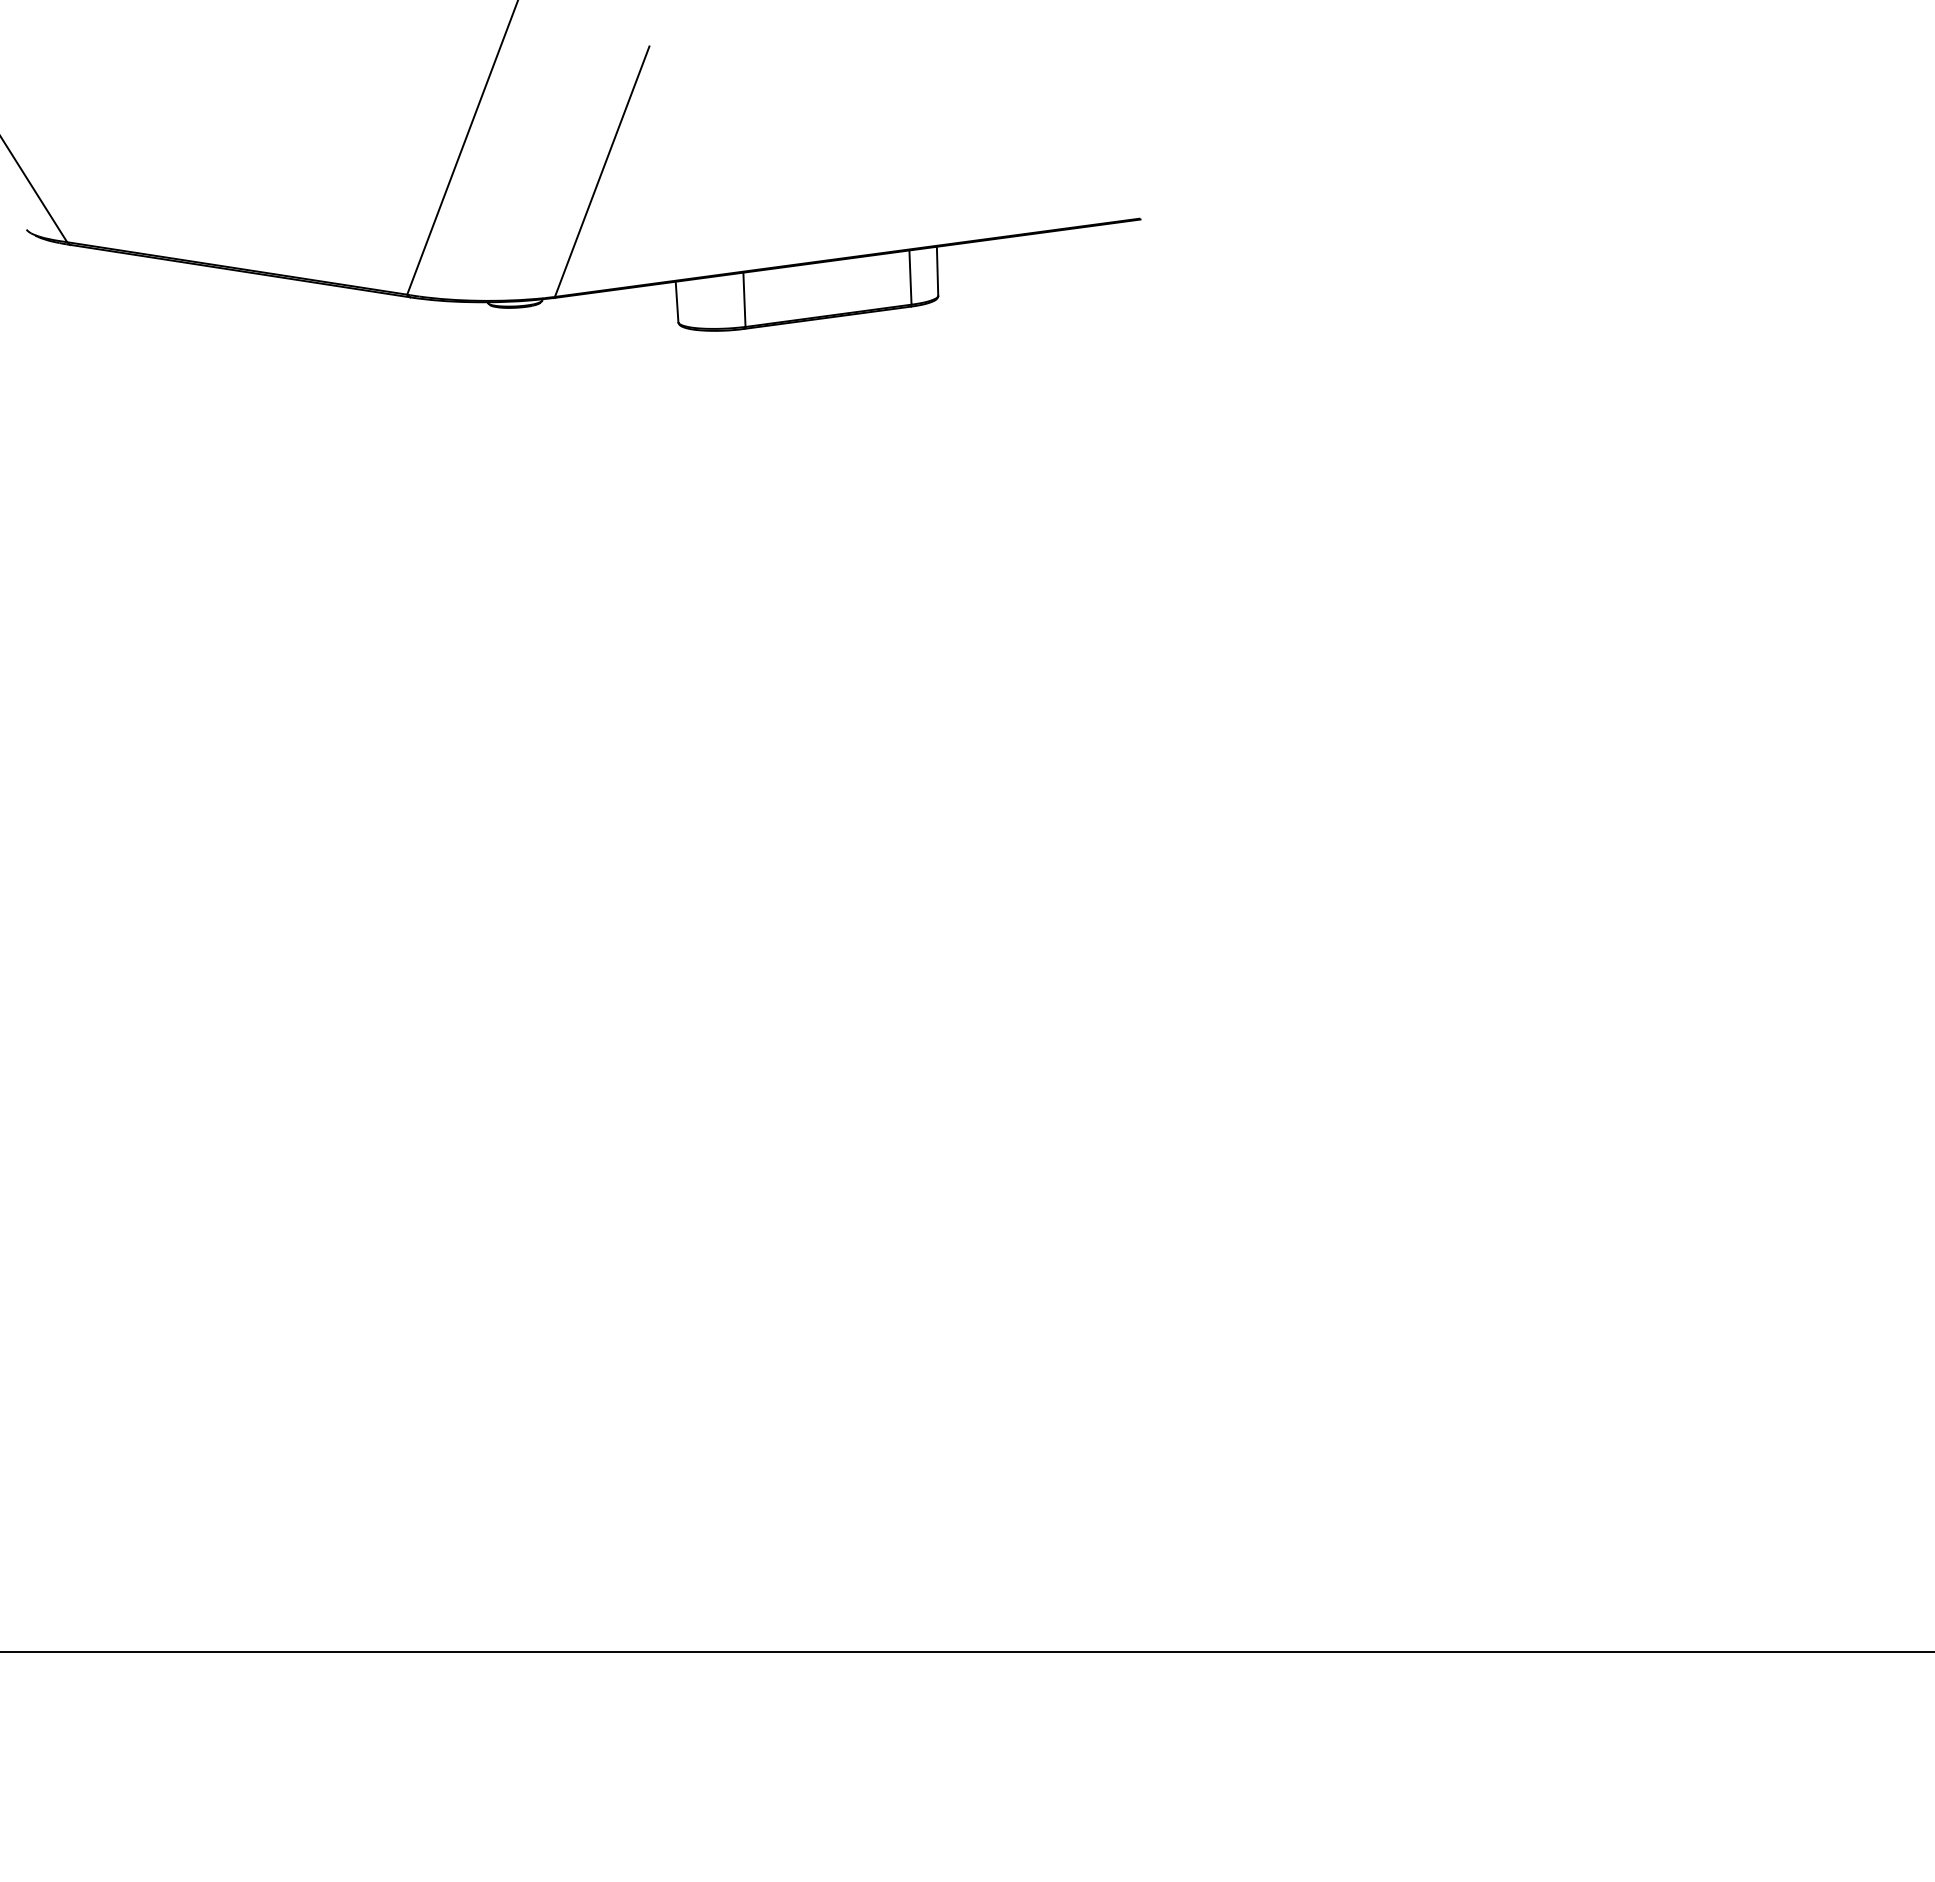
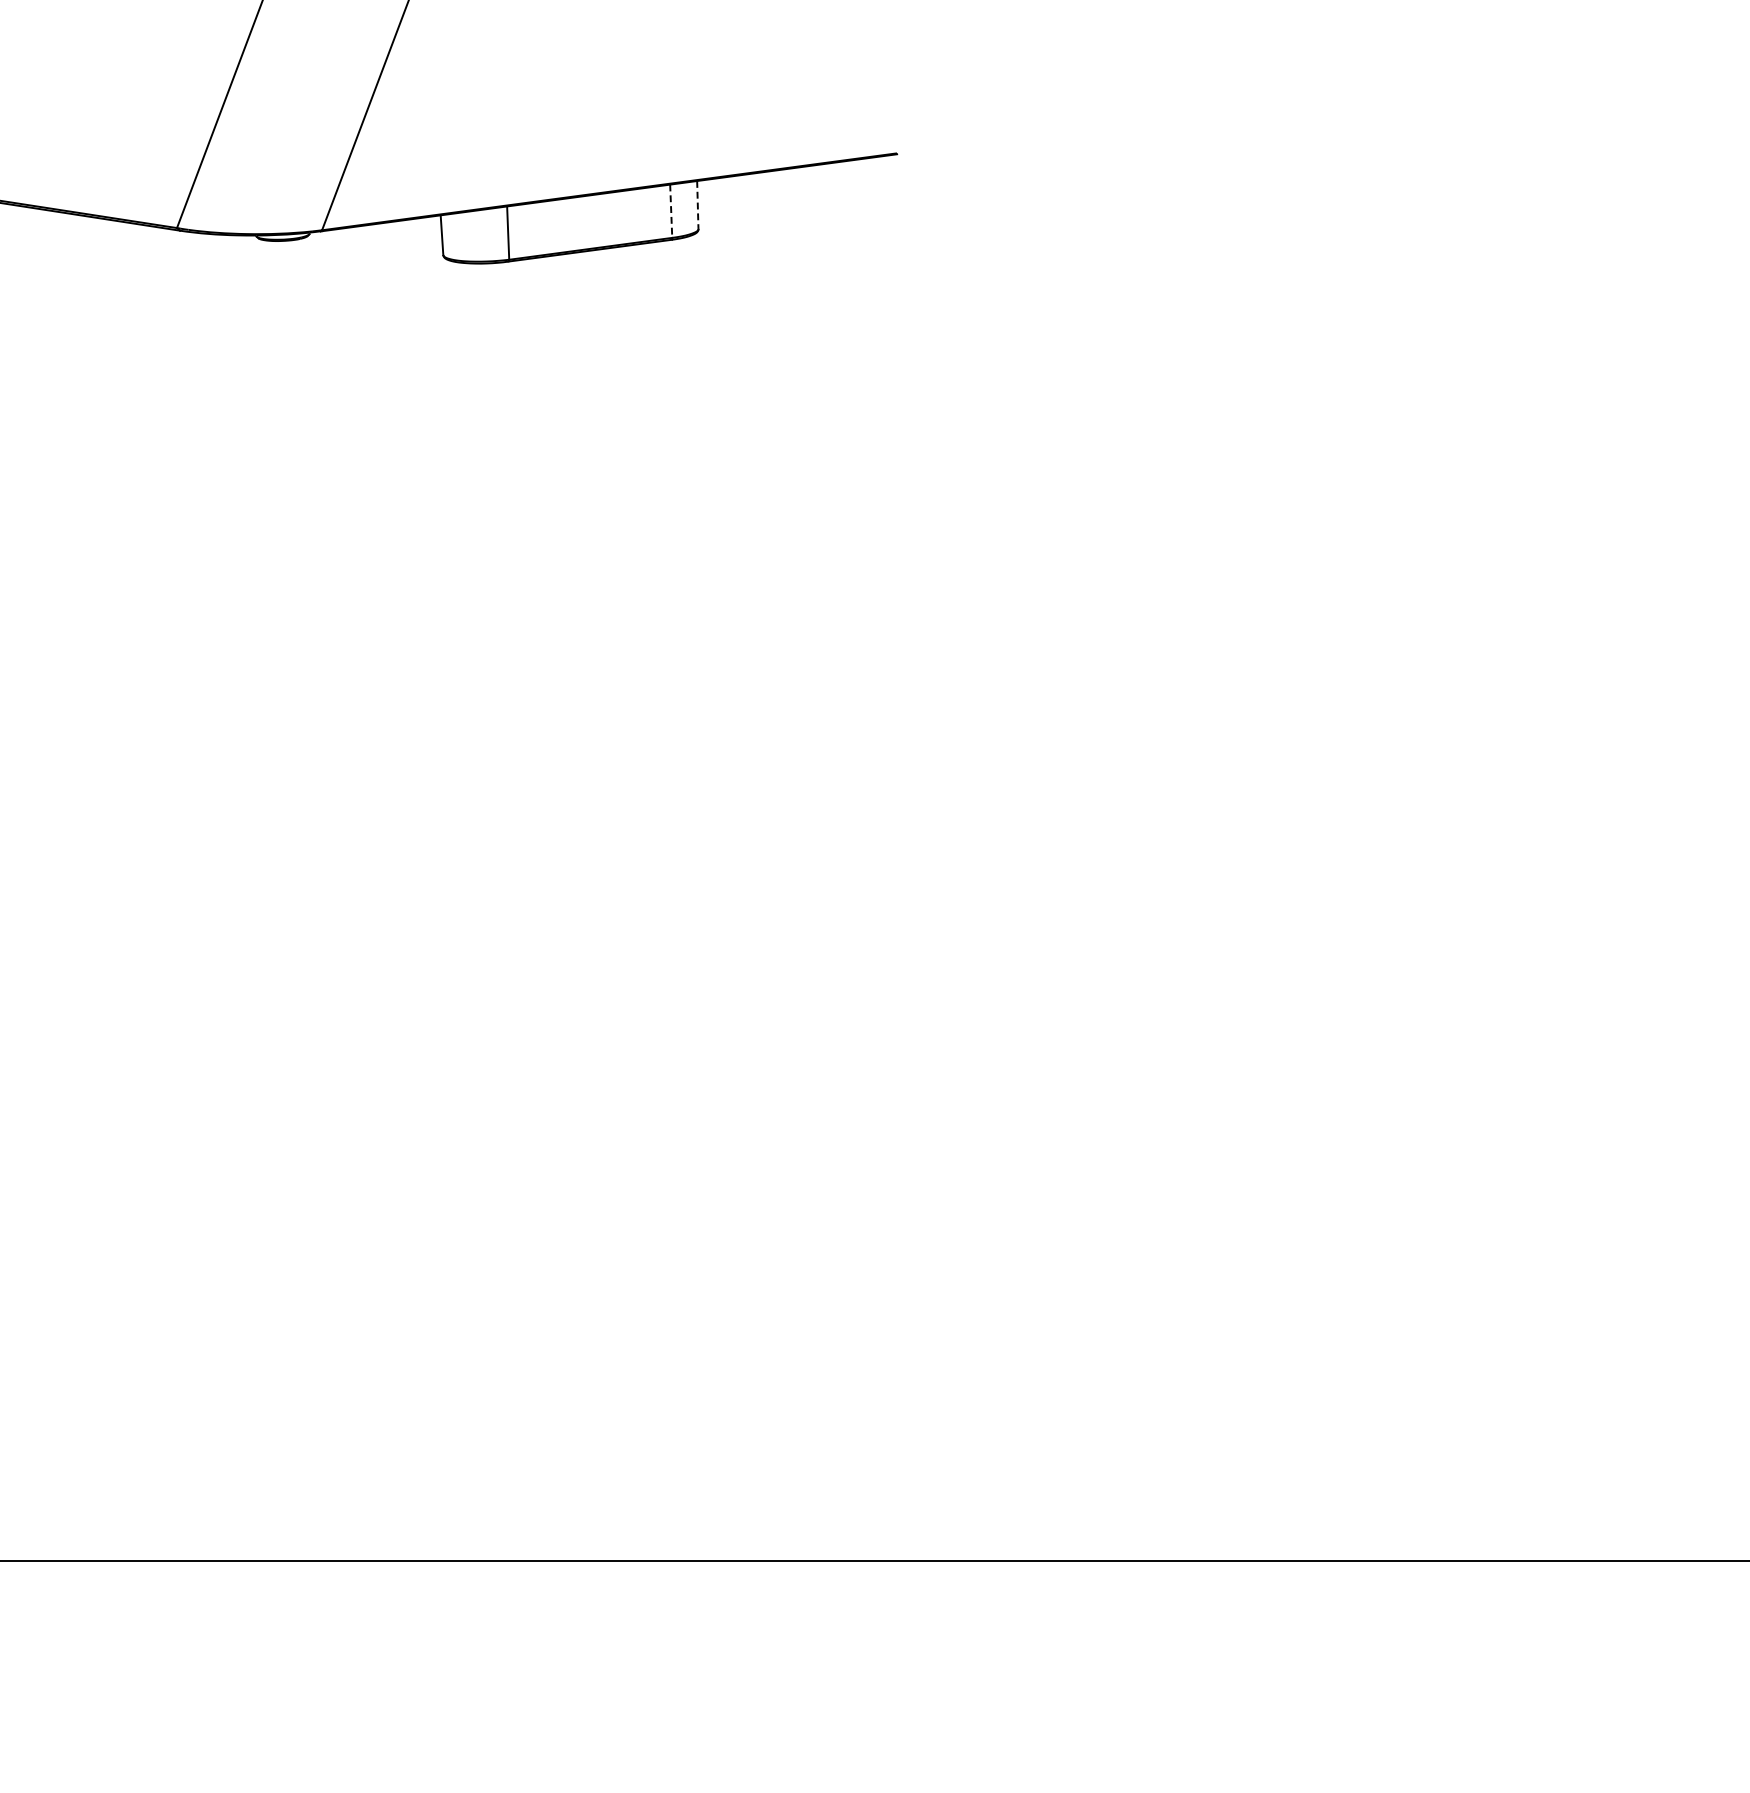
line: (937, 271) -> (697, 205), solid -> dashed
line: (910, 278) -> (671, 212), solid -> dashed

